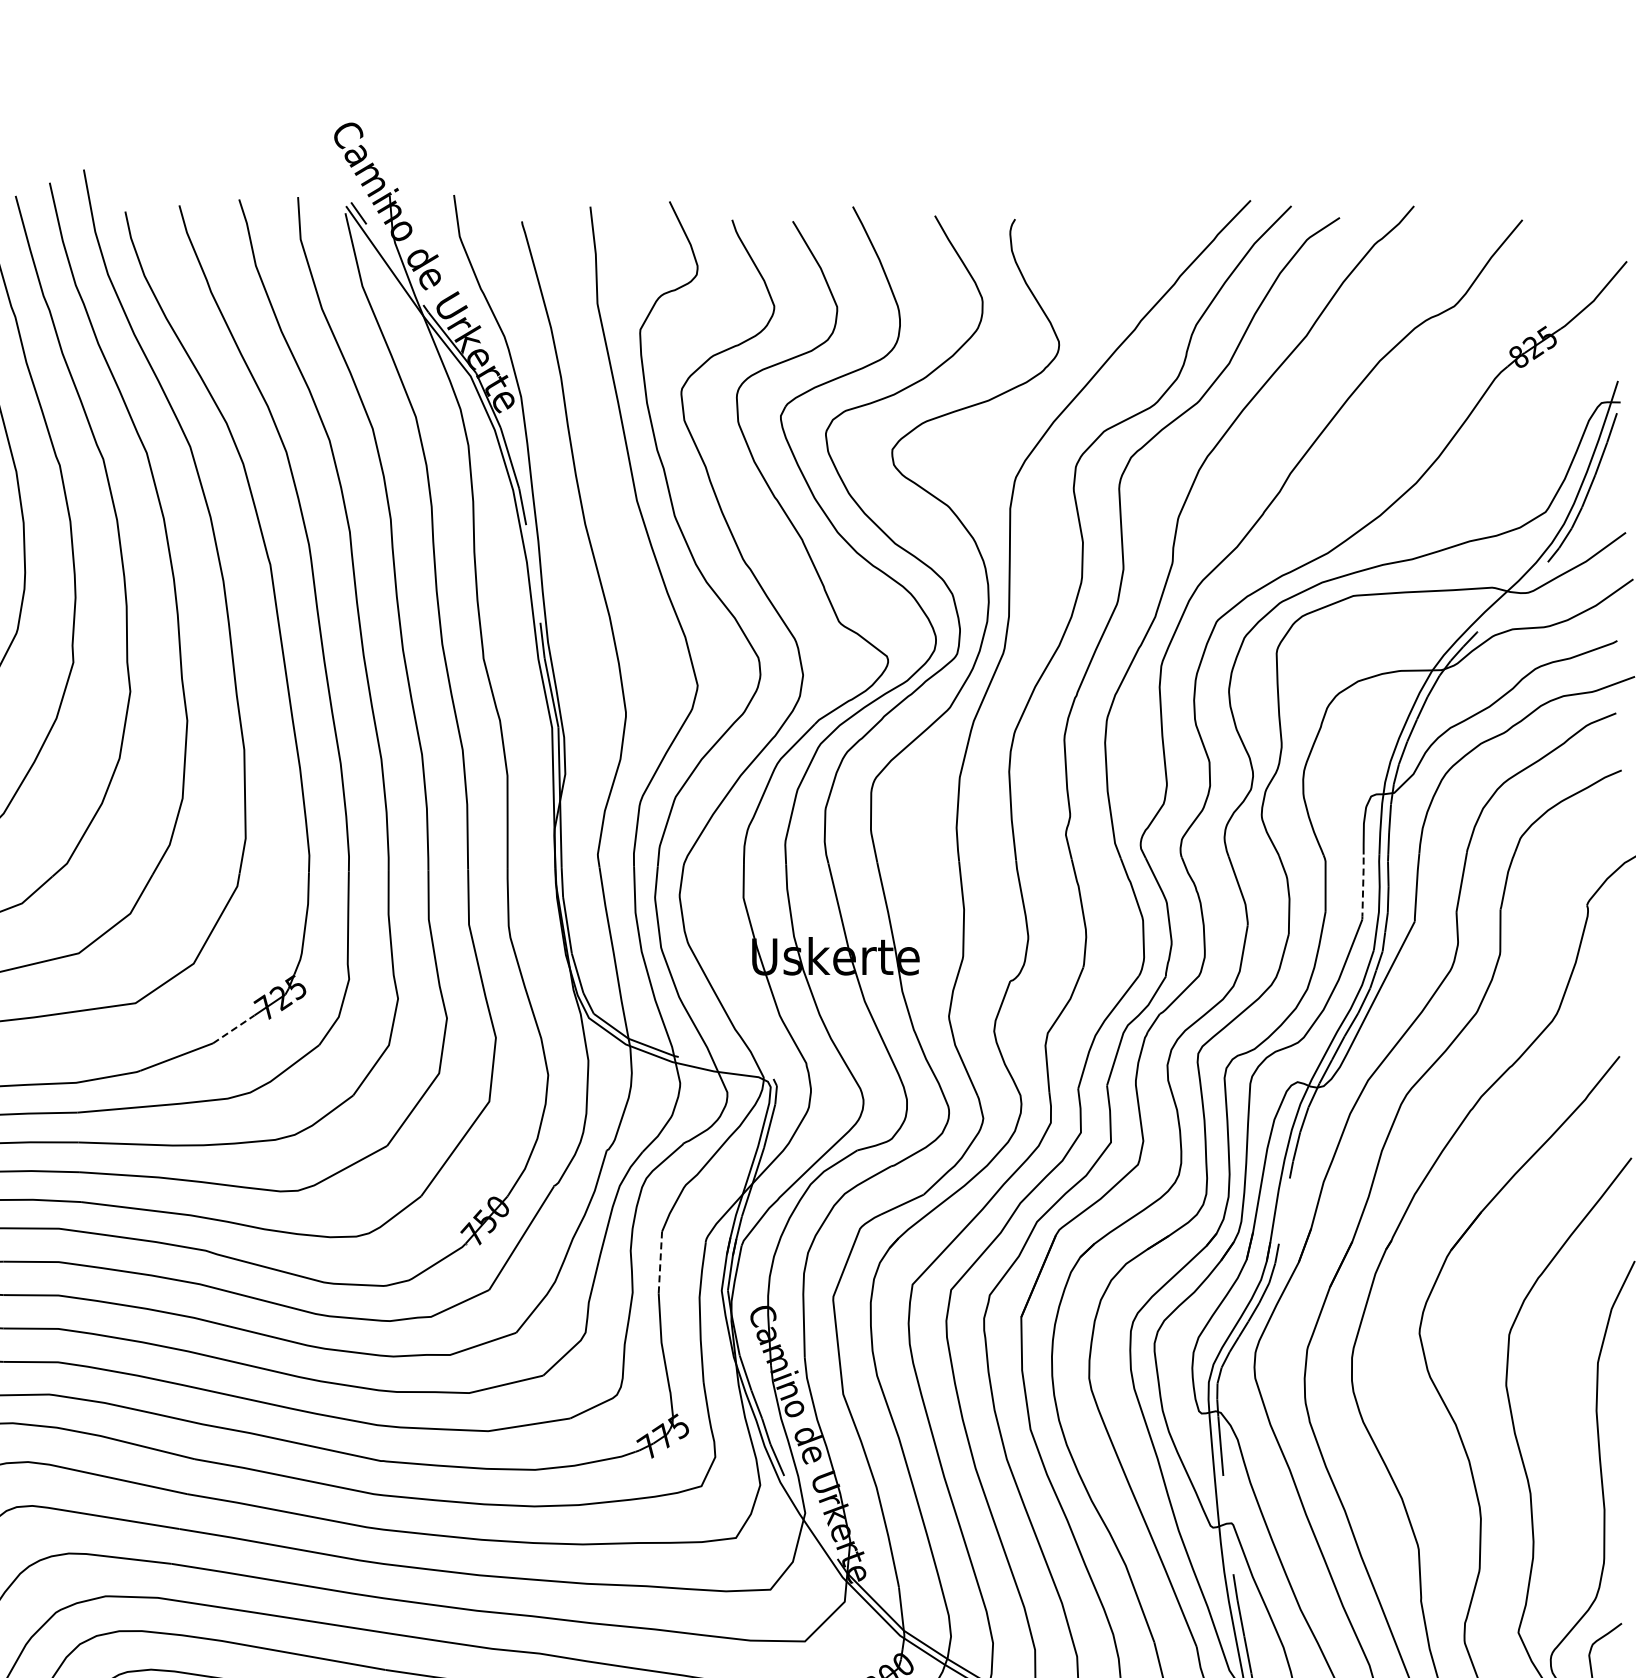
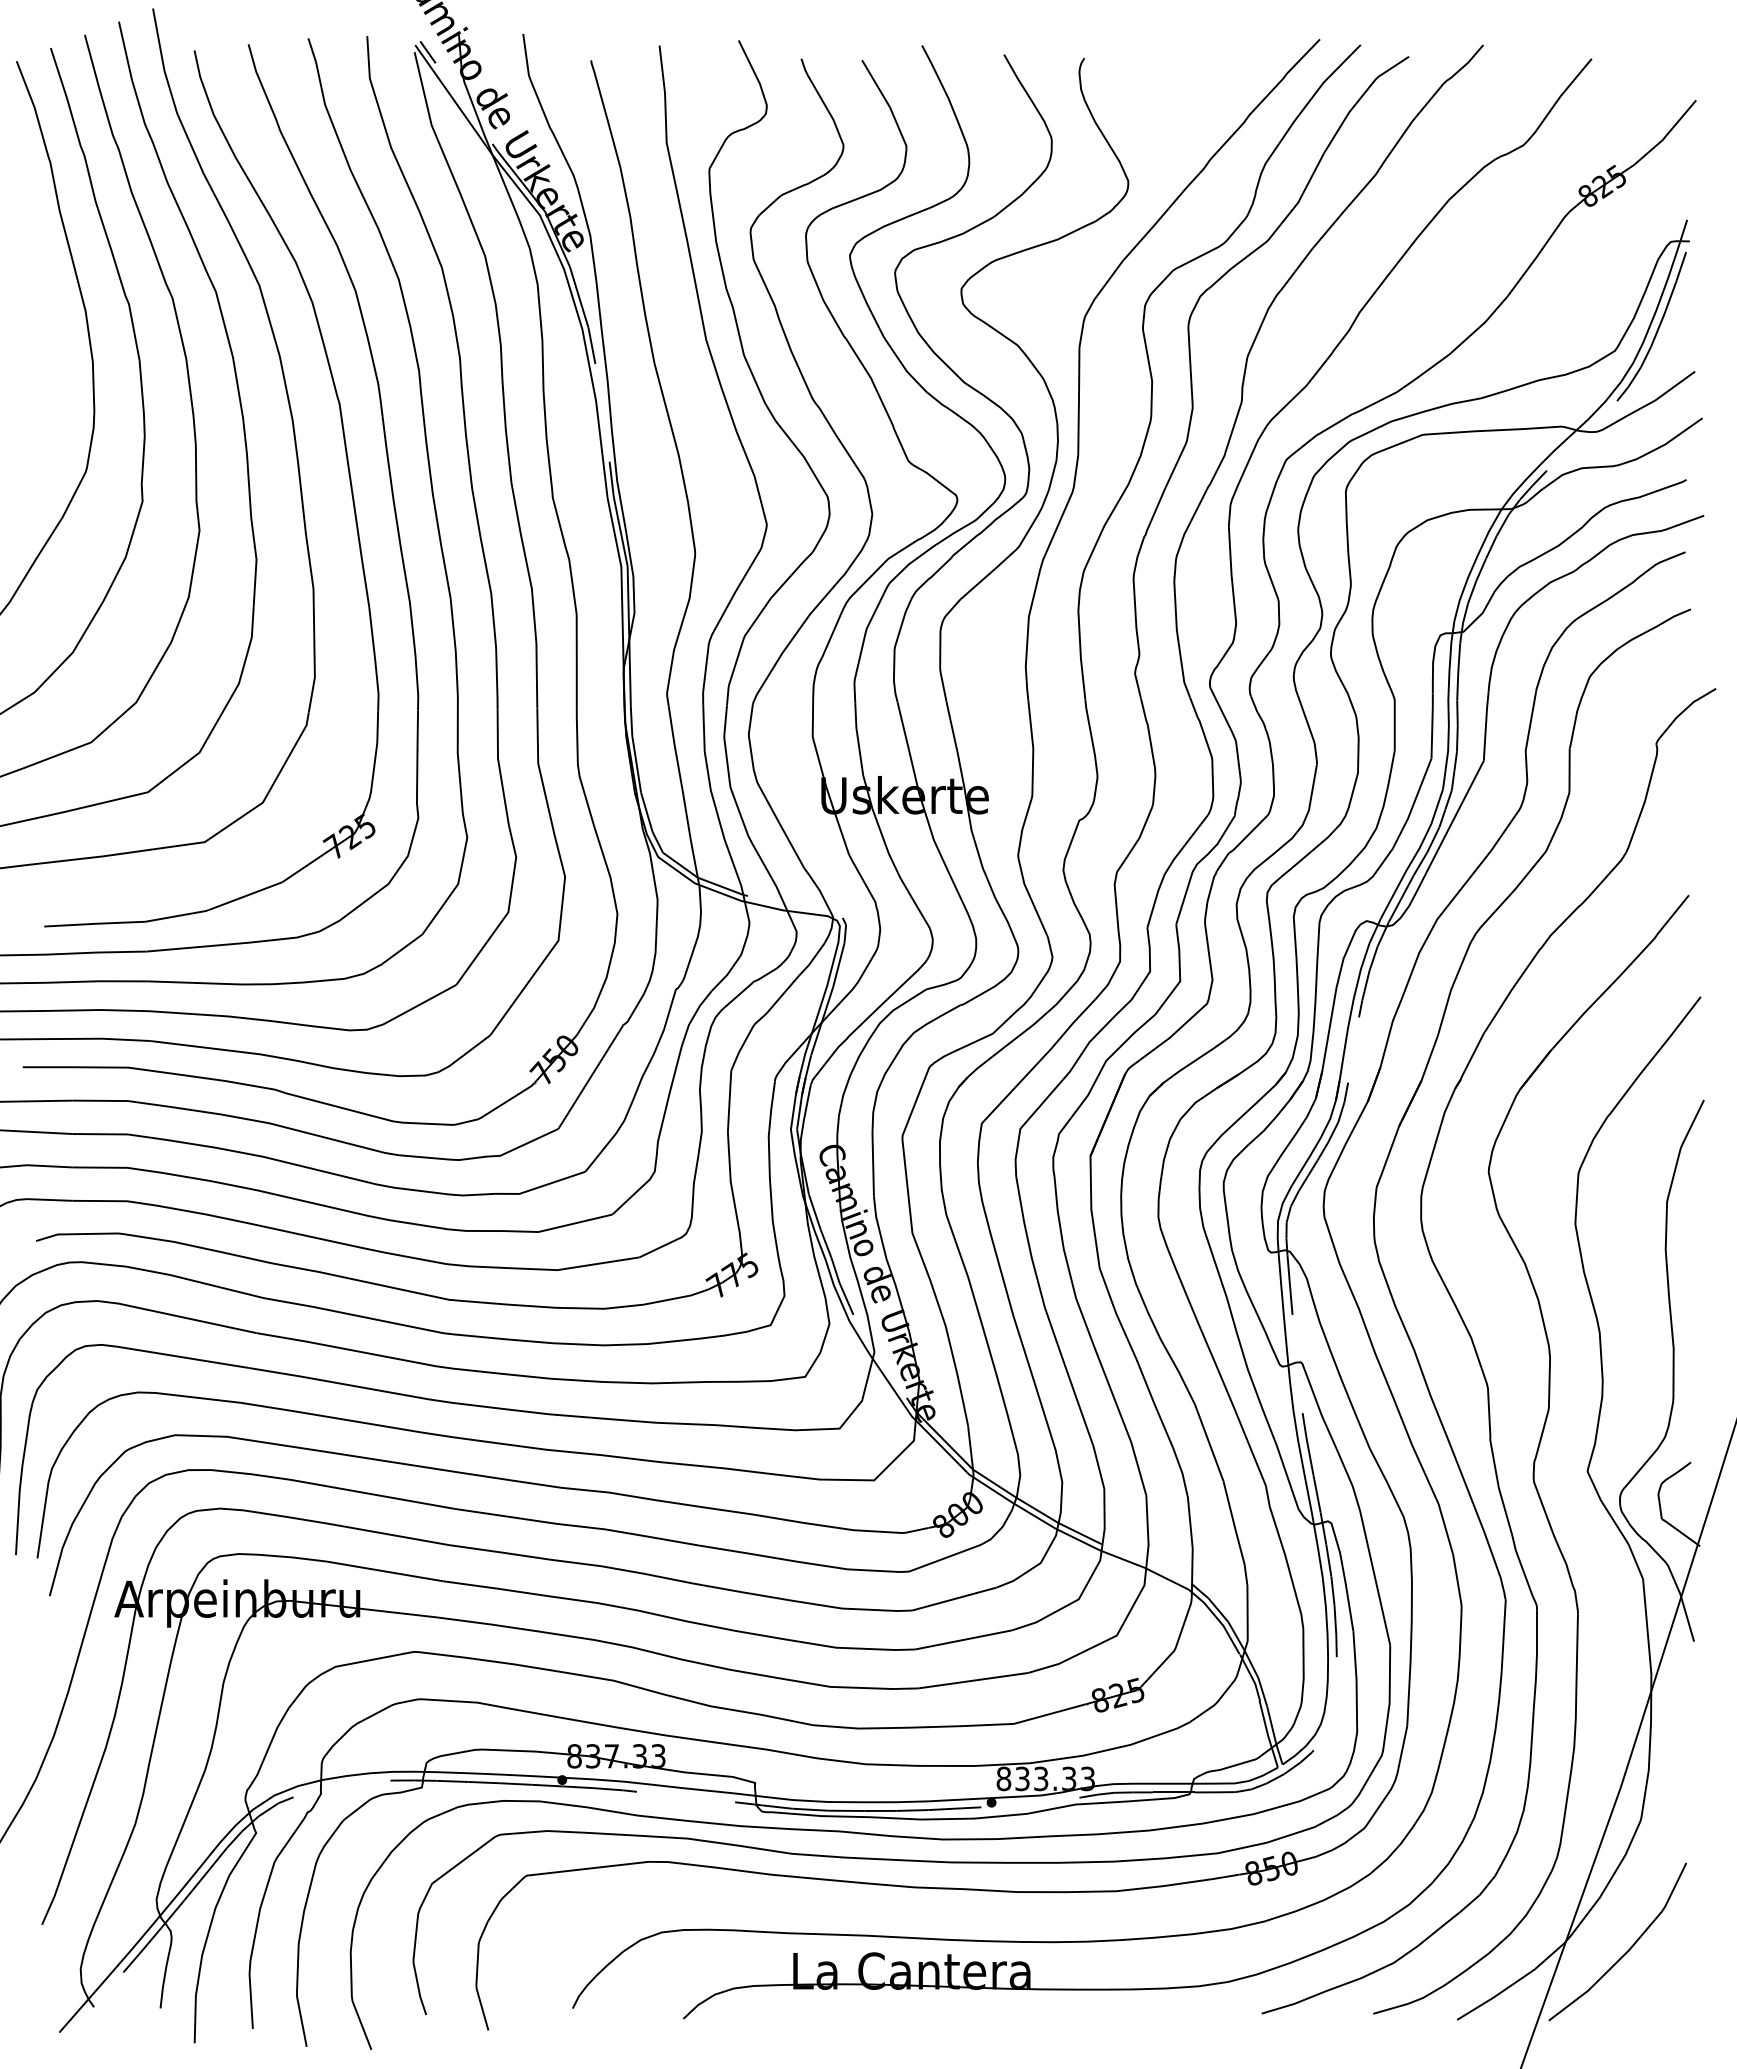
line: (1363, 886) -> (1432, 725), dashed -> solid
line: (234, 1029) -> (303, 868), dashed -> solid
line: (660, 1262) -> (729, 1101), dashed -> solid

